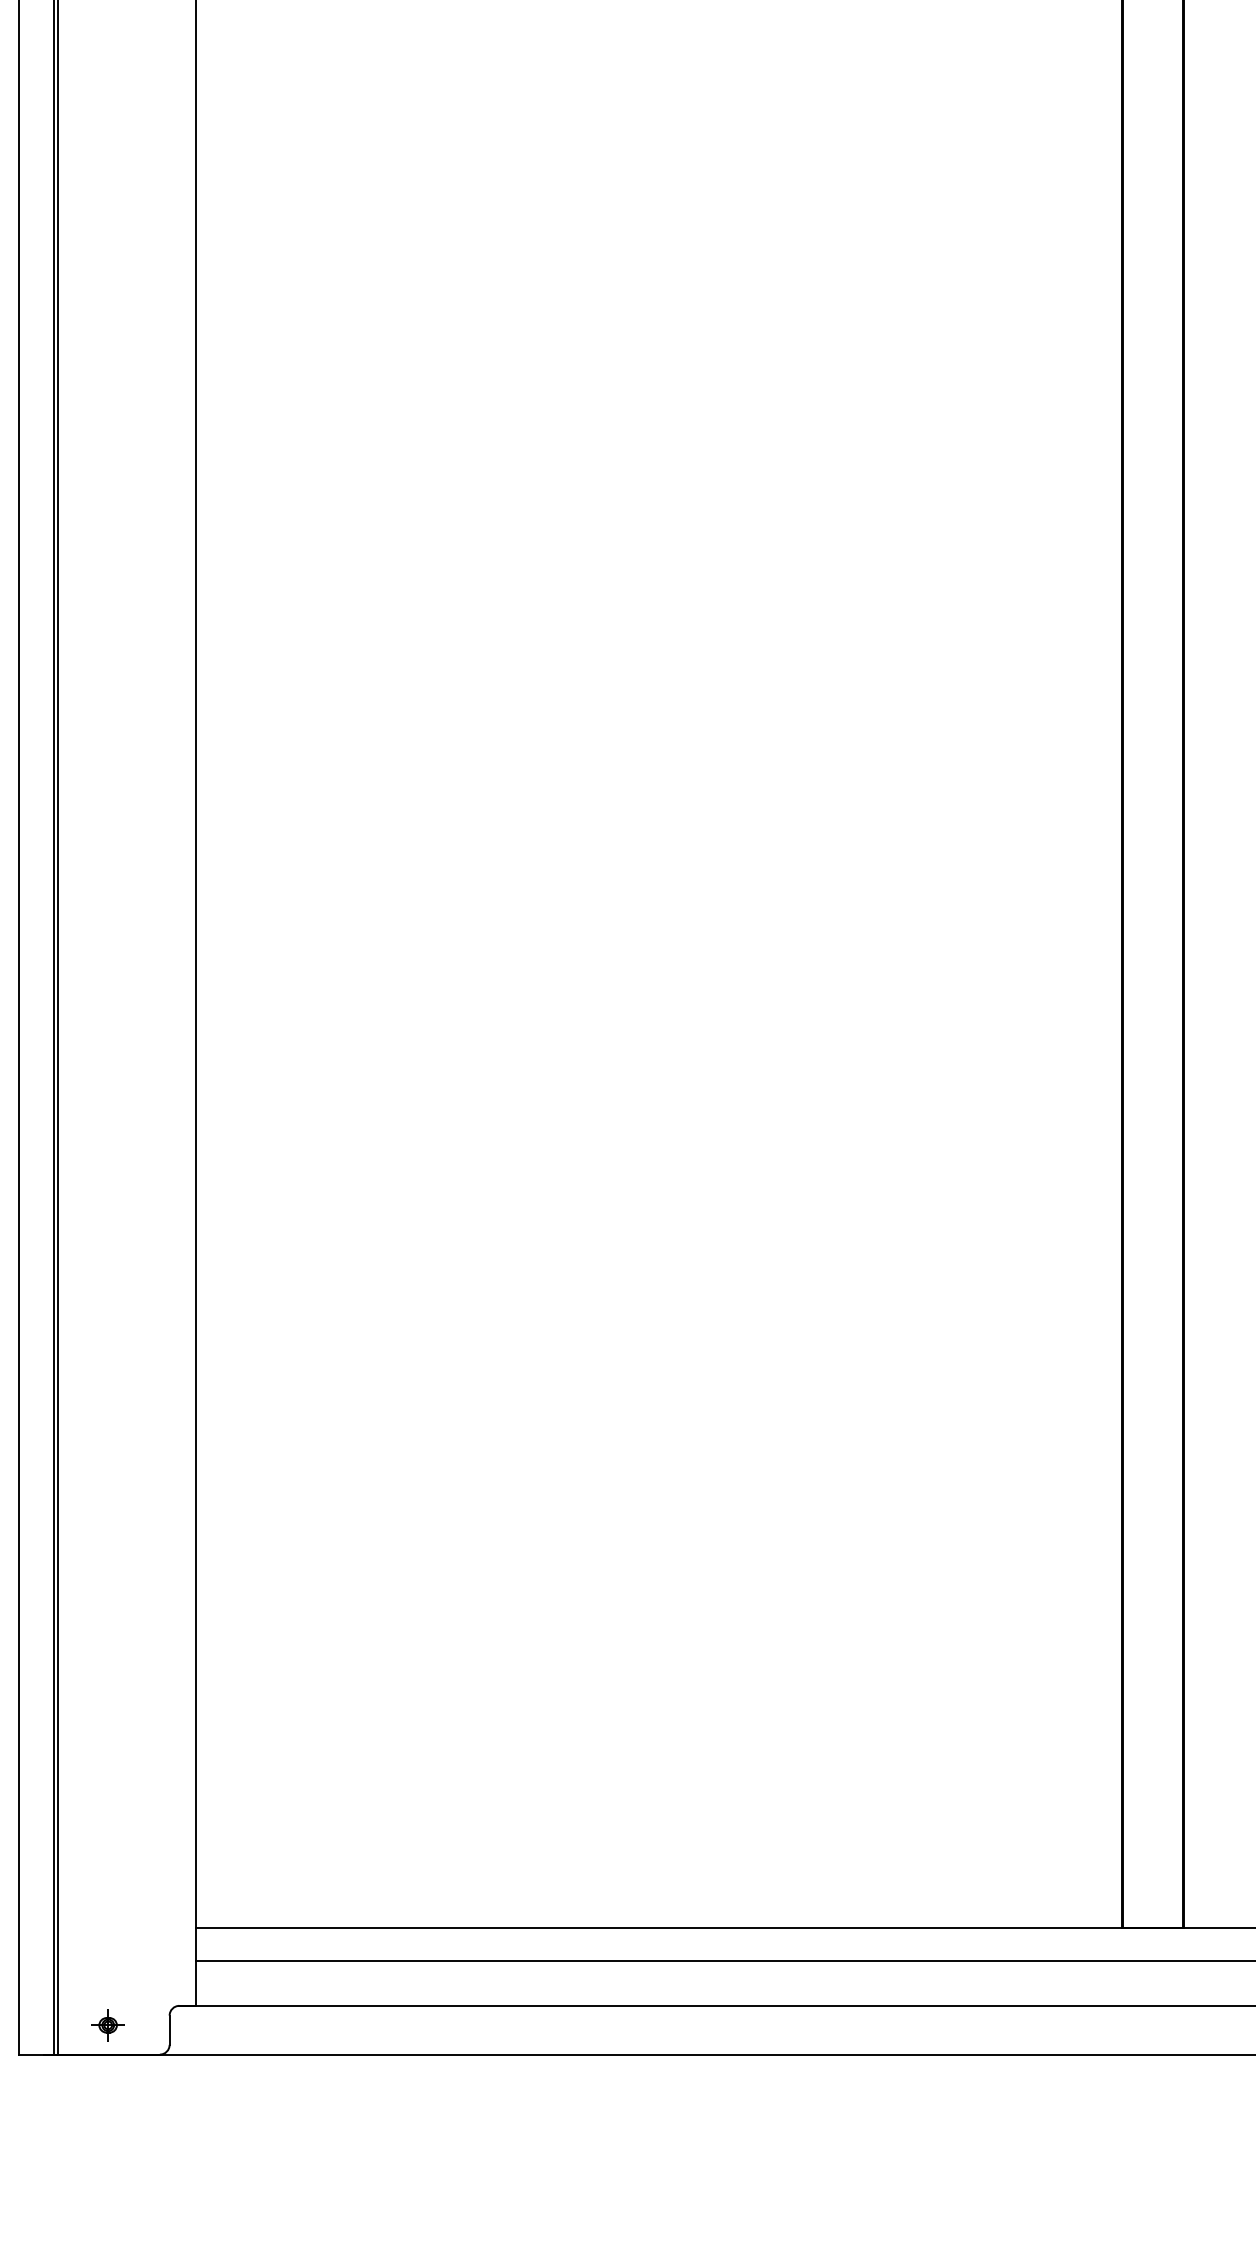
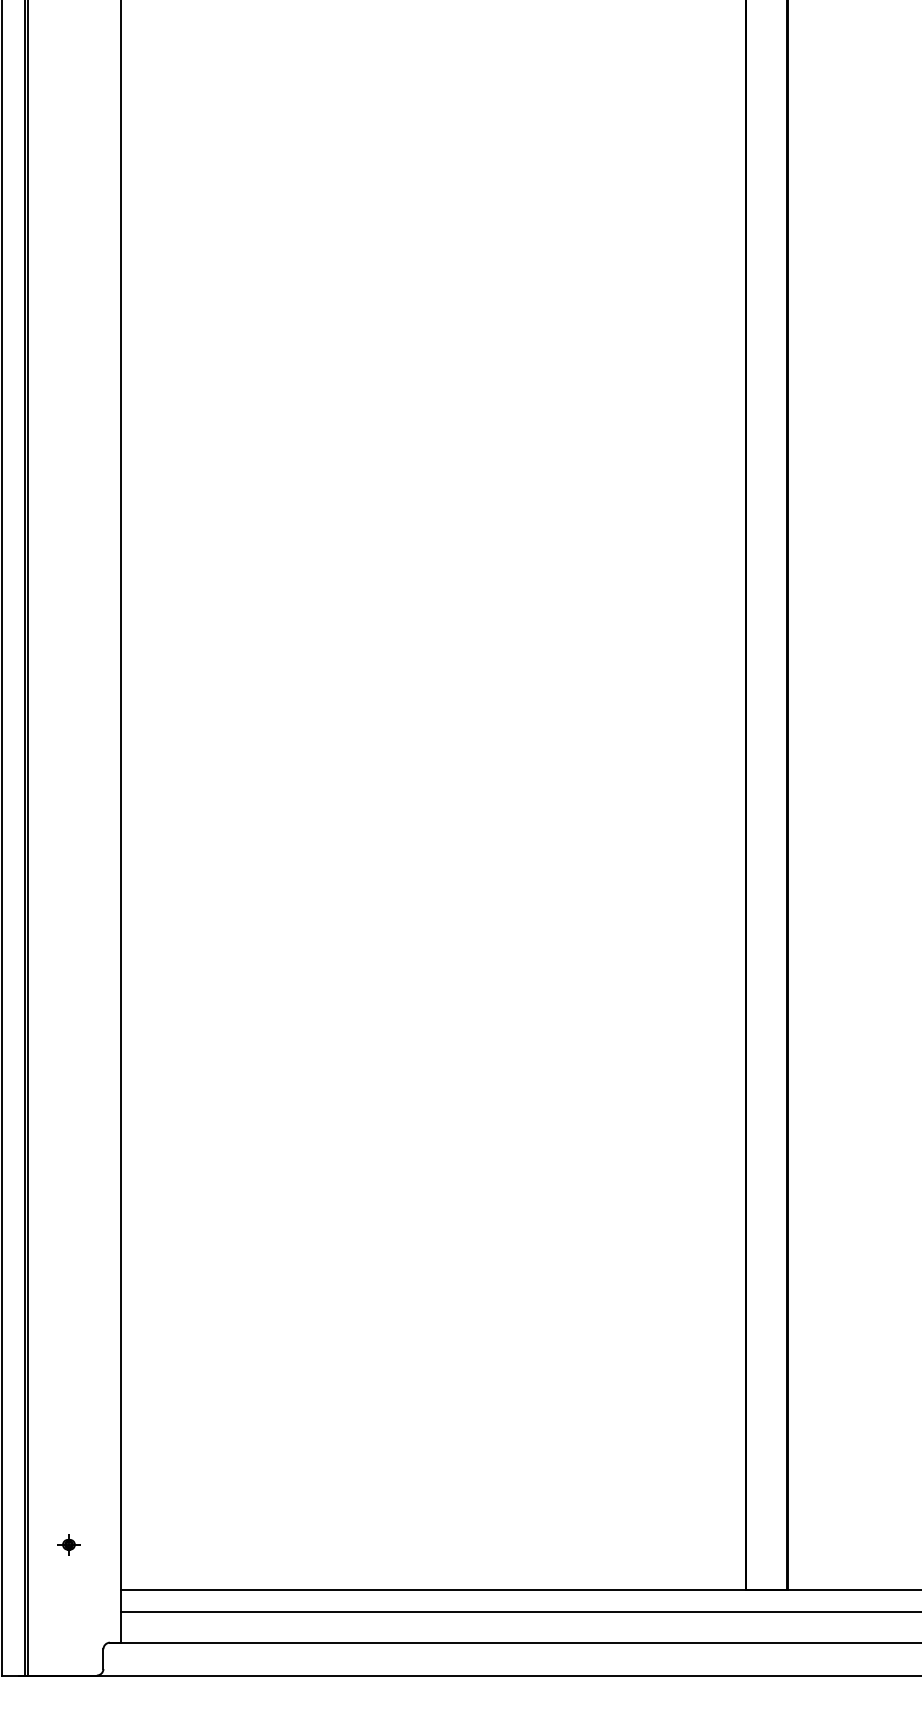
part: (107, 2024) -> (68, 1544), moved

